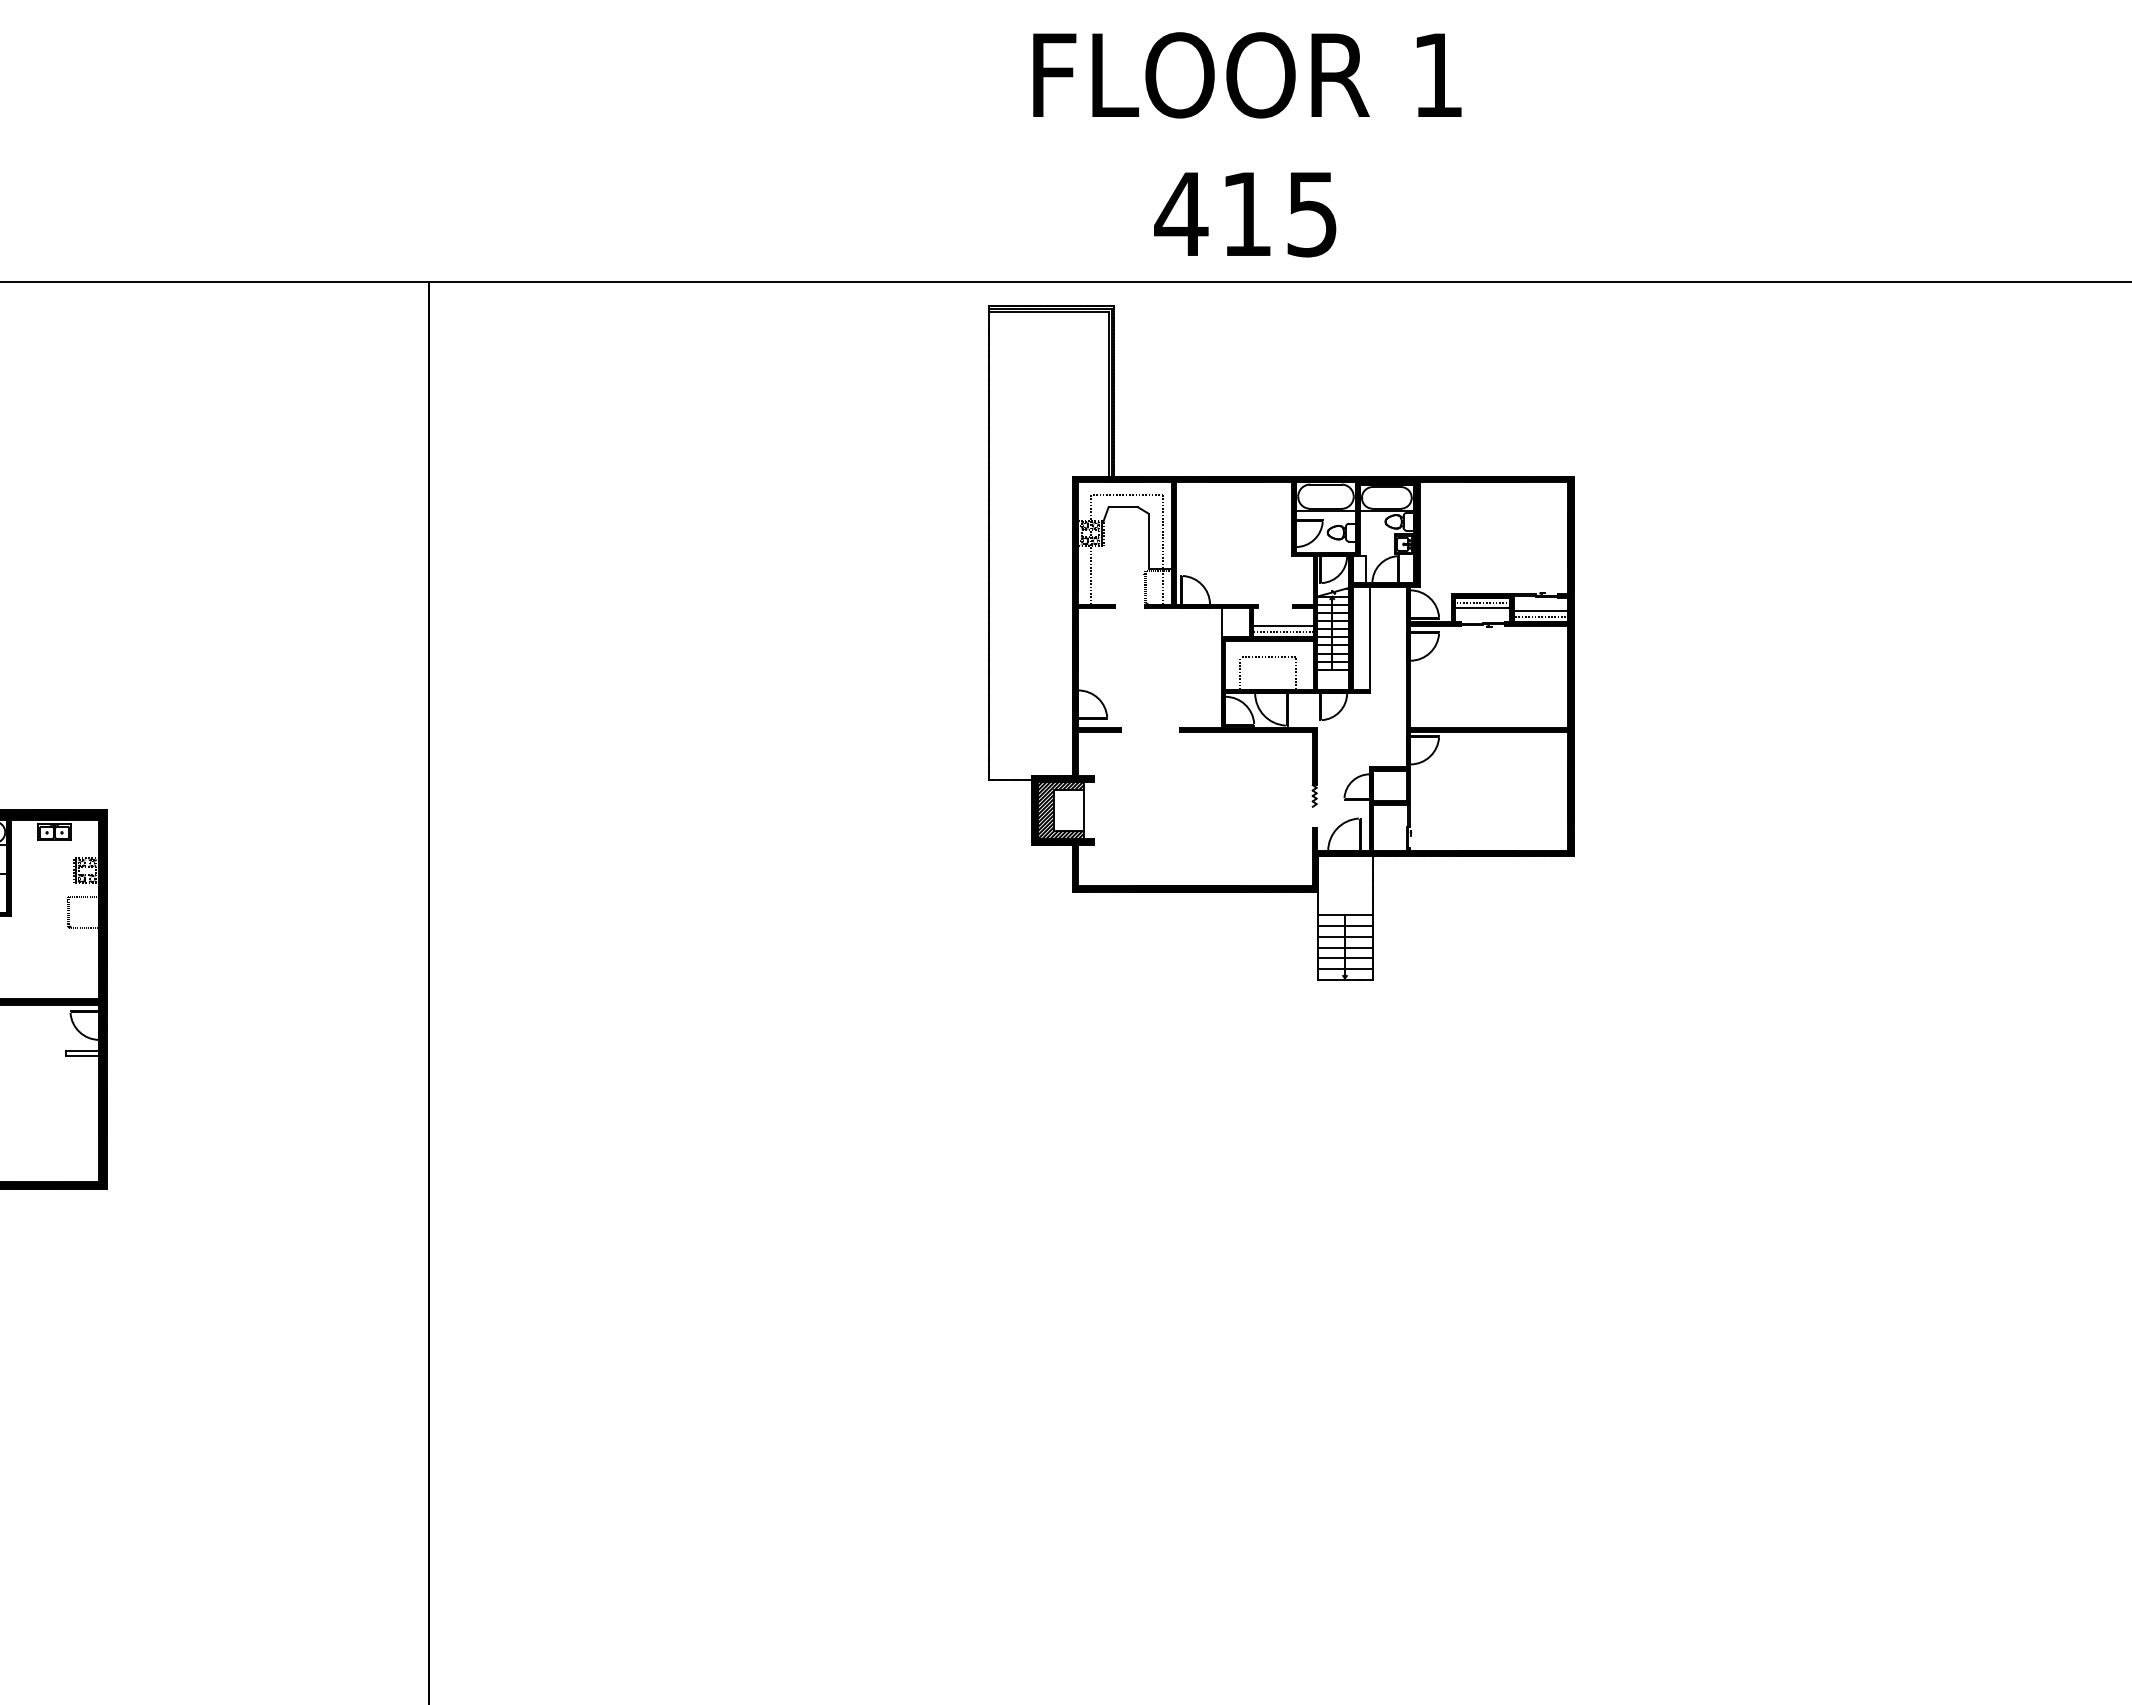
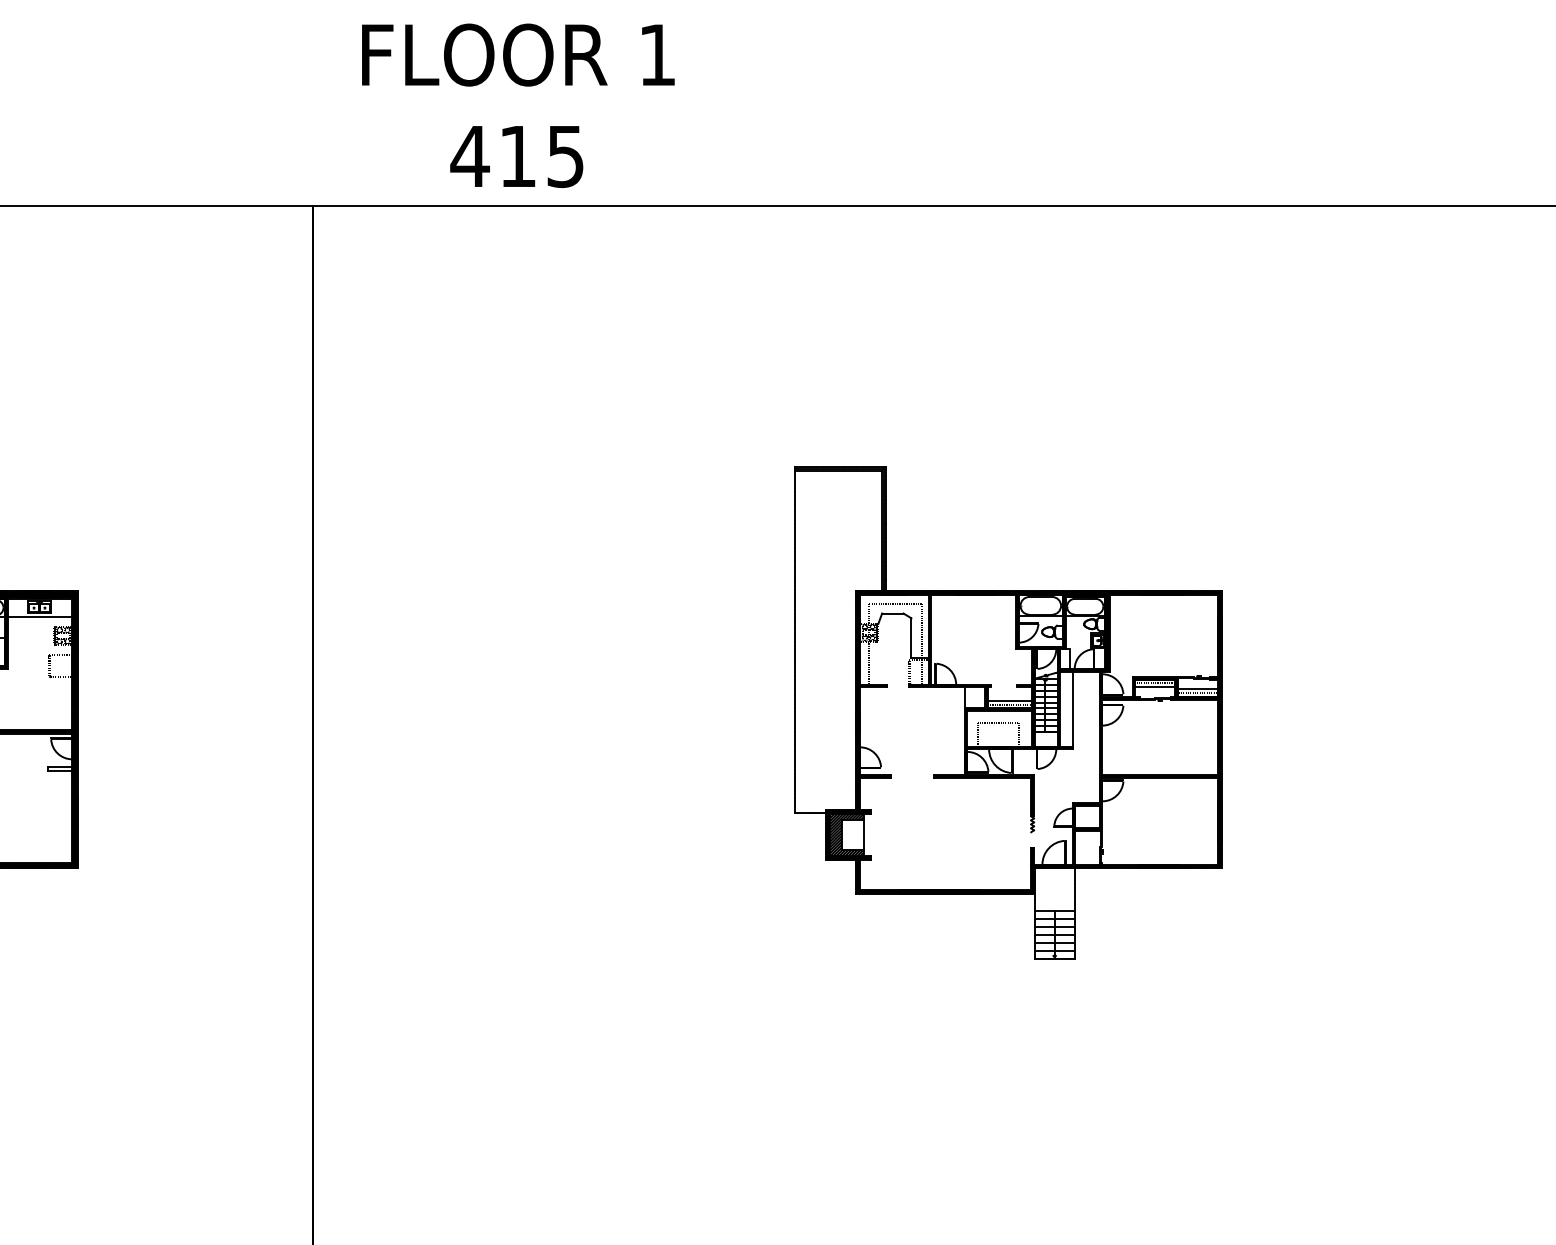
text: (1247, 144) -> (518, 105), moved
part: (1281, 642) -> (1008, 712), moved
line: (54, 844) -> (39, 616), added

